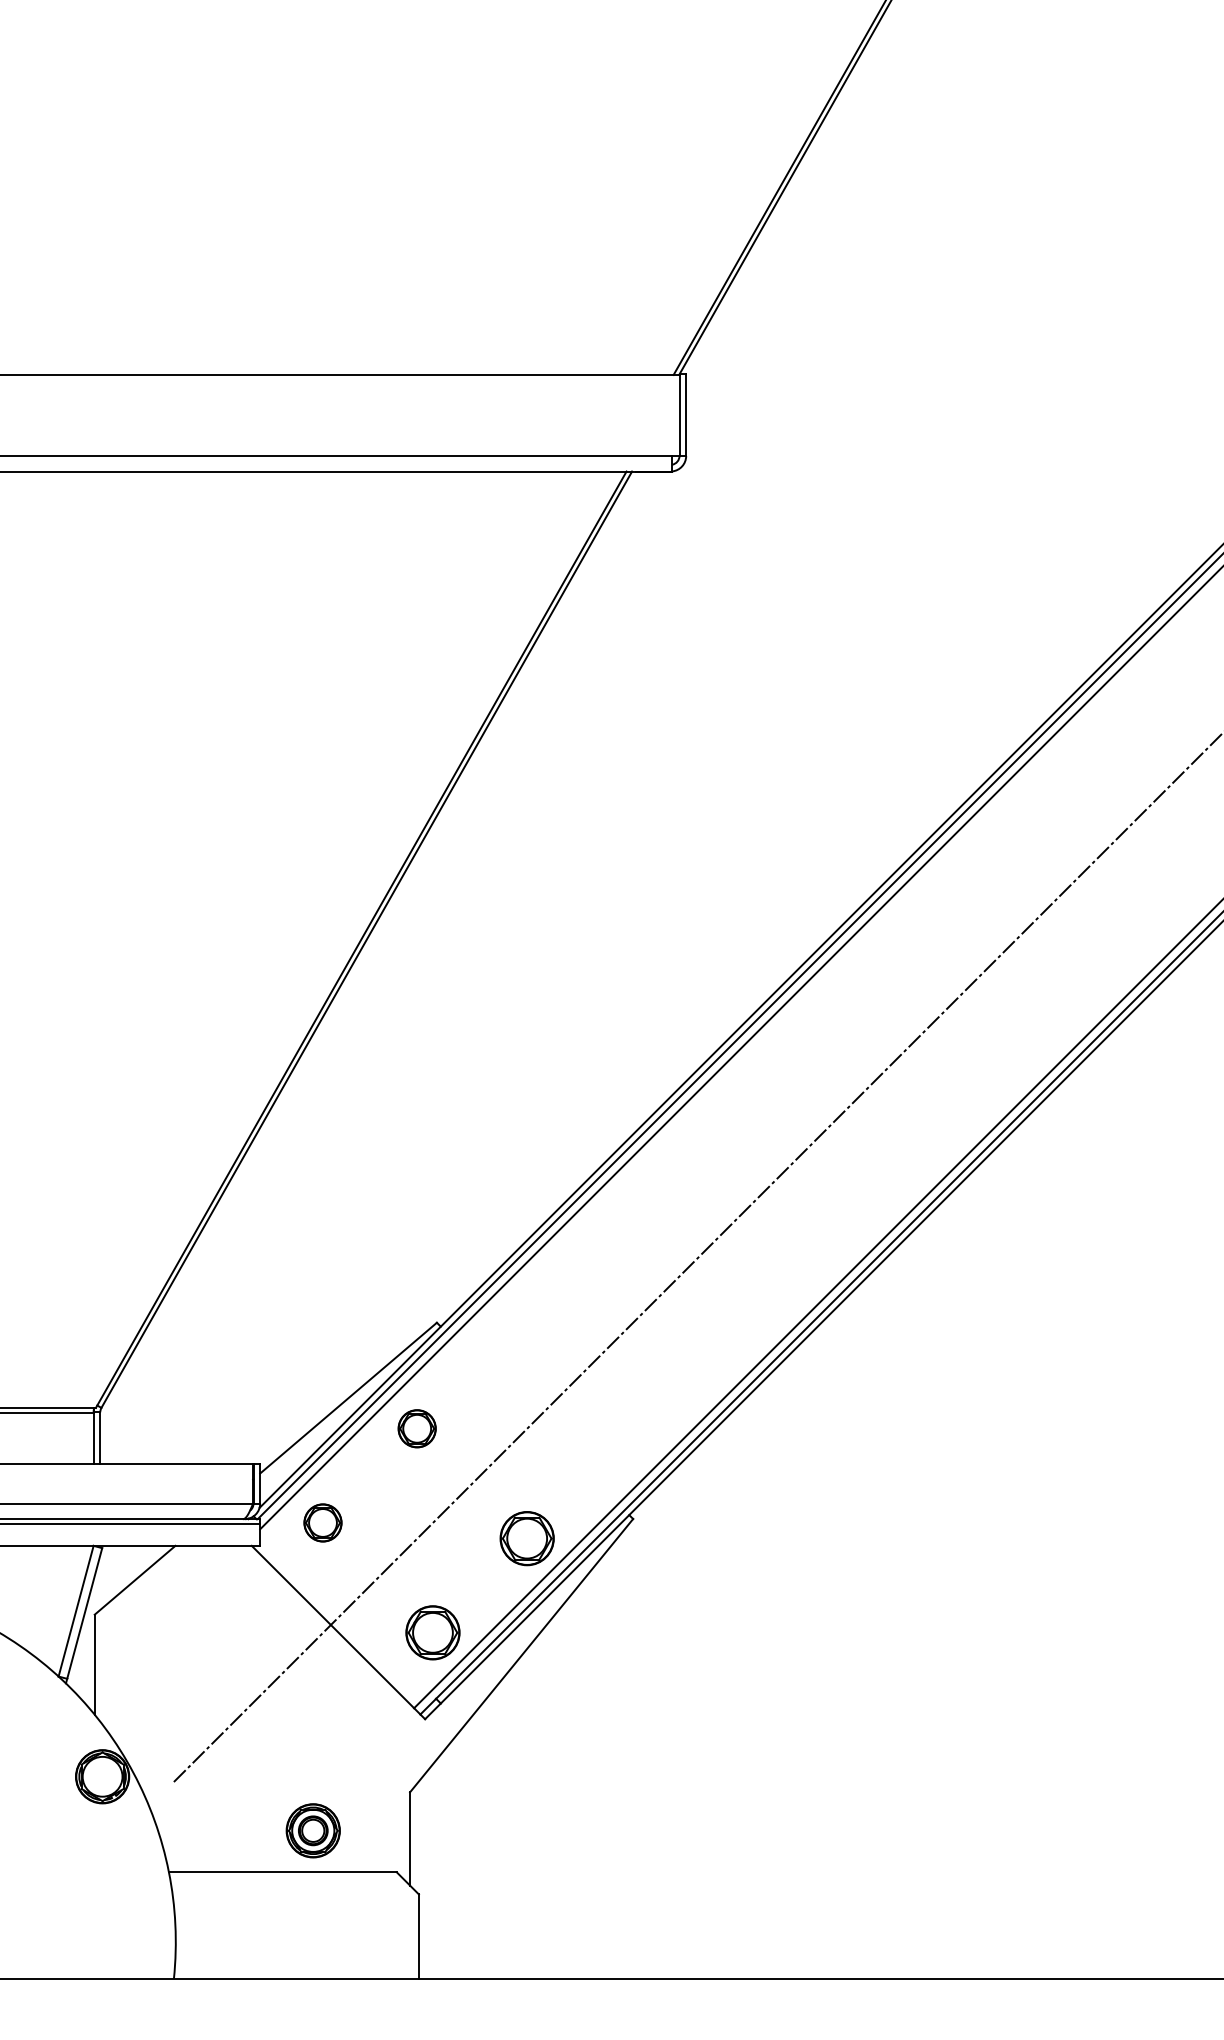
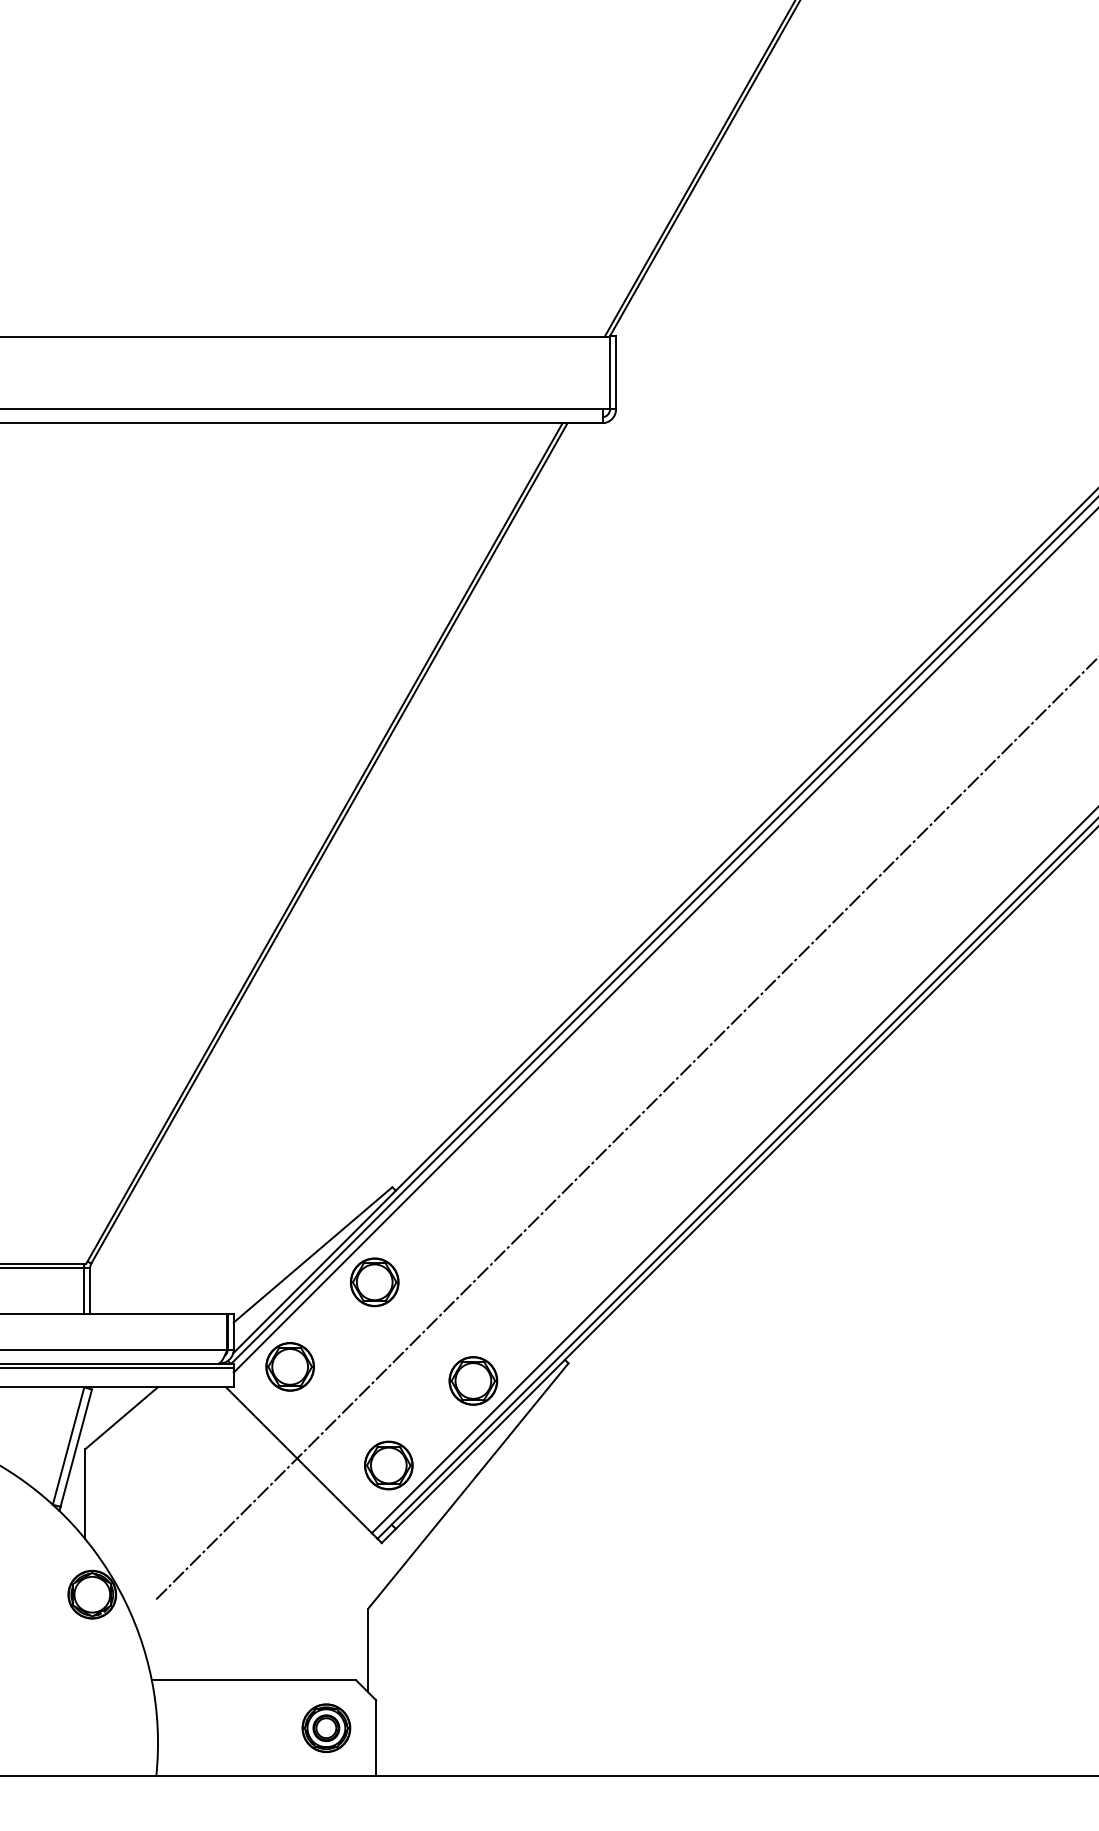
part: (417, 1428) -> (374, 1282), size x1.43
part: (322, 1522) -> (289, 1366), size x1.43
part: (313, 1830) -> (326, 1727), moved

